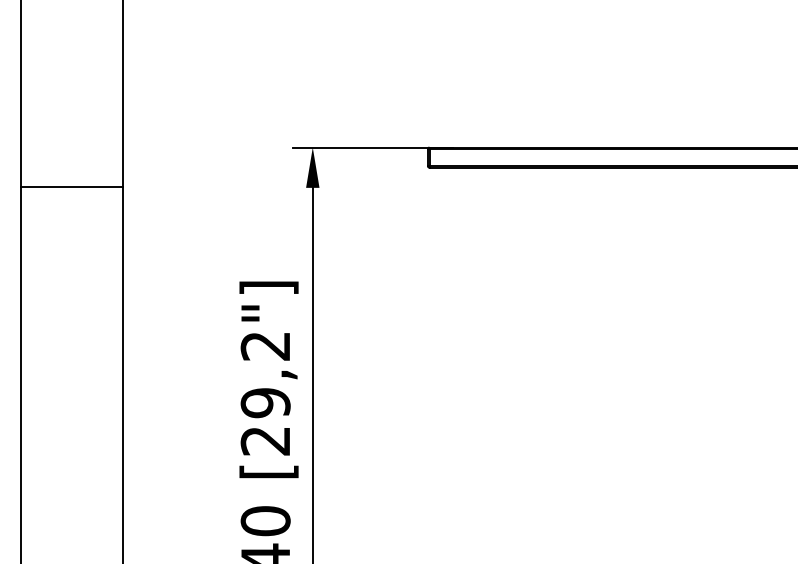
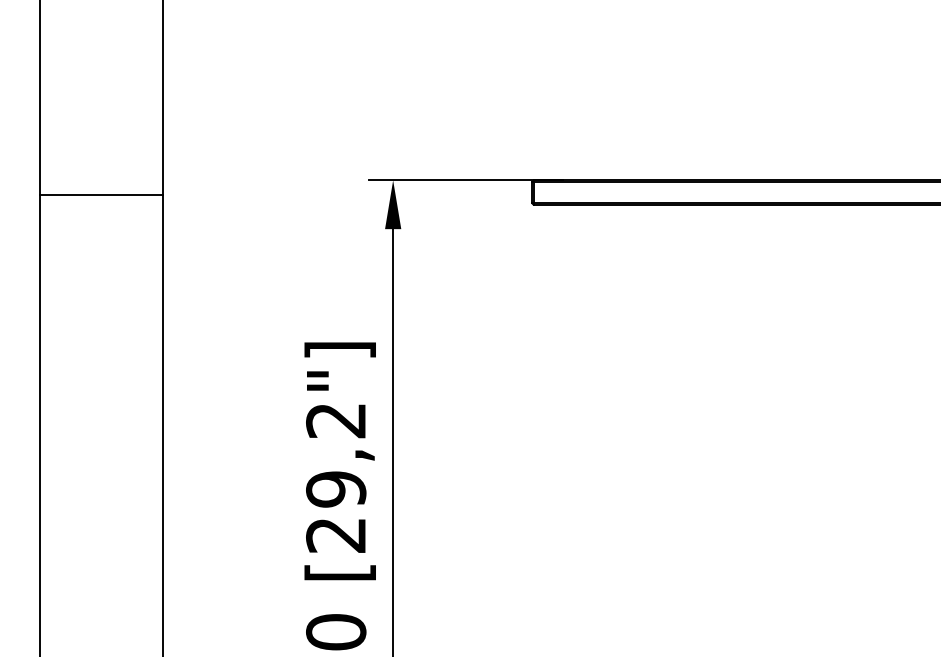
line: (71, 186) -> (101, 194), moved

